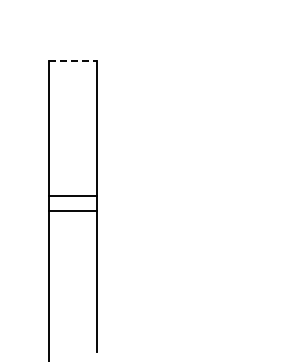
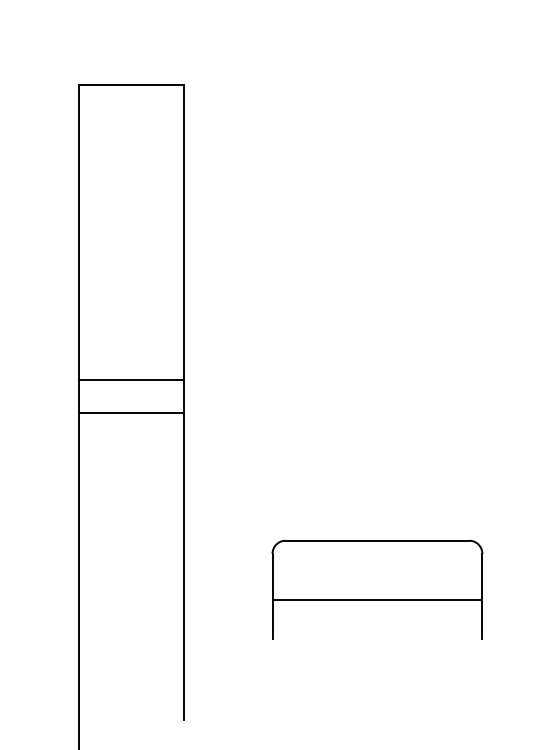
line: (73, 60) -> (133, 84), dashed -> solid
part: (185, 291) -> (377, 588), added

